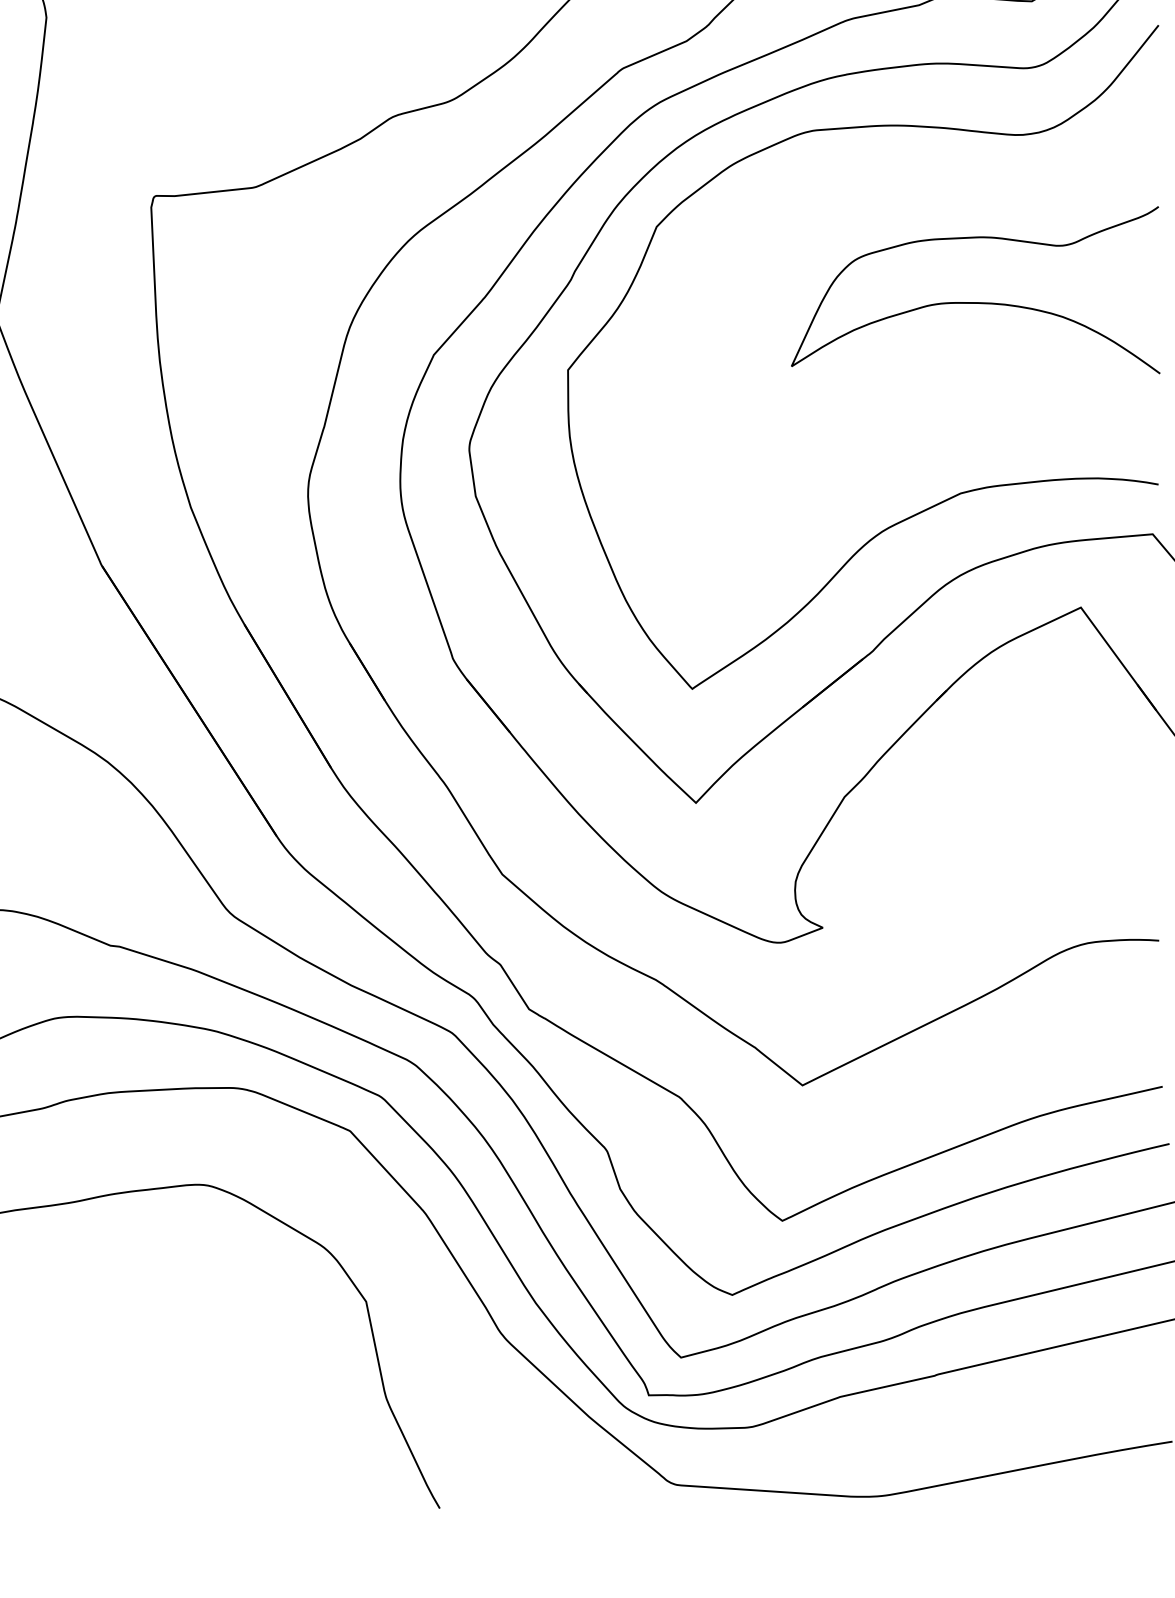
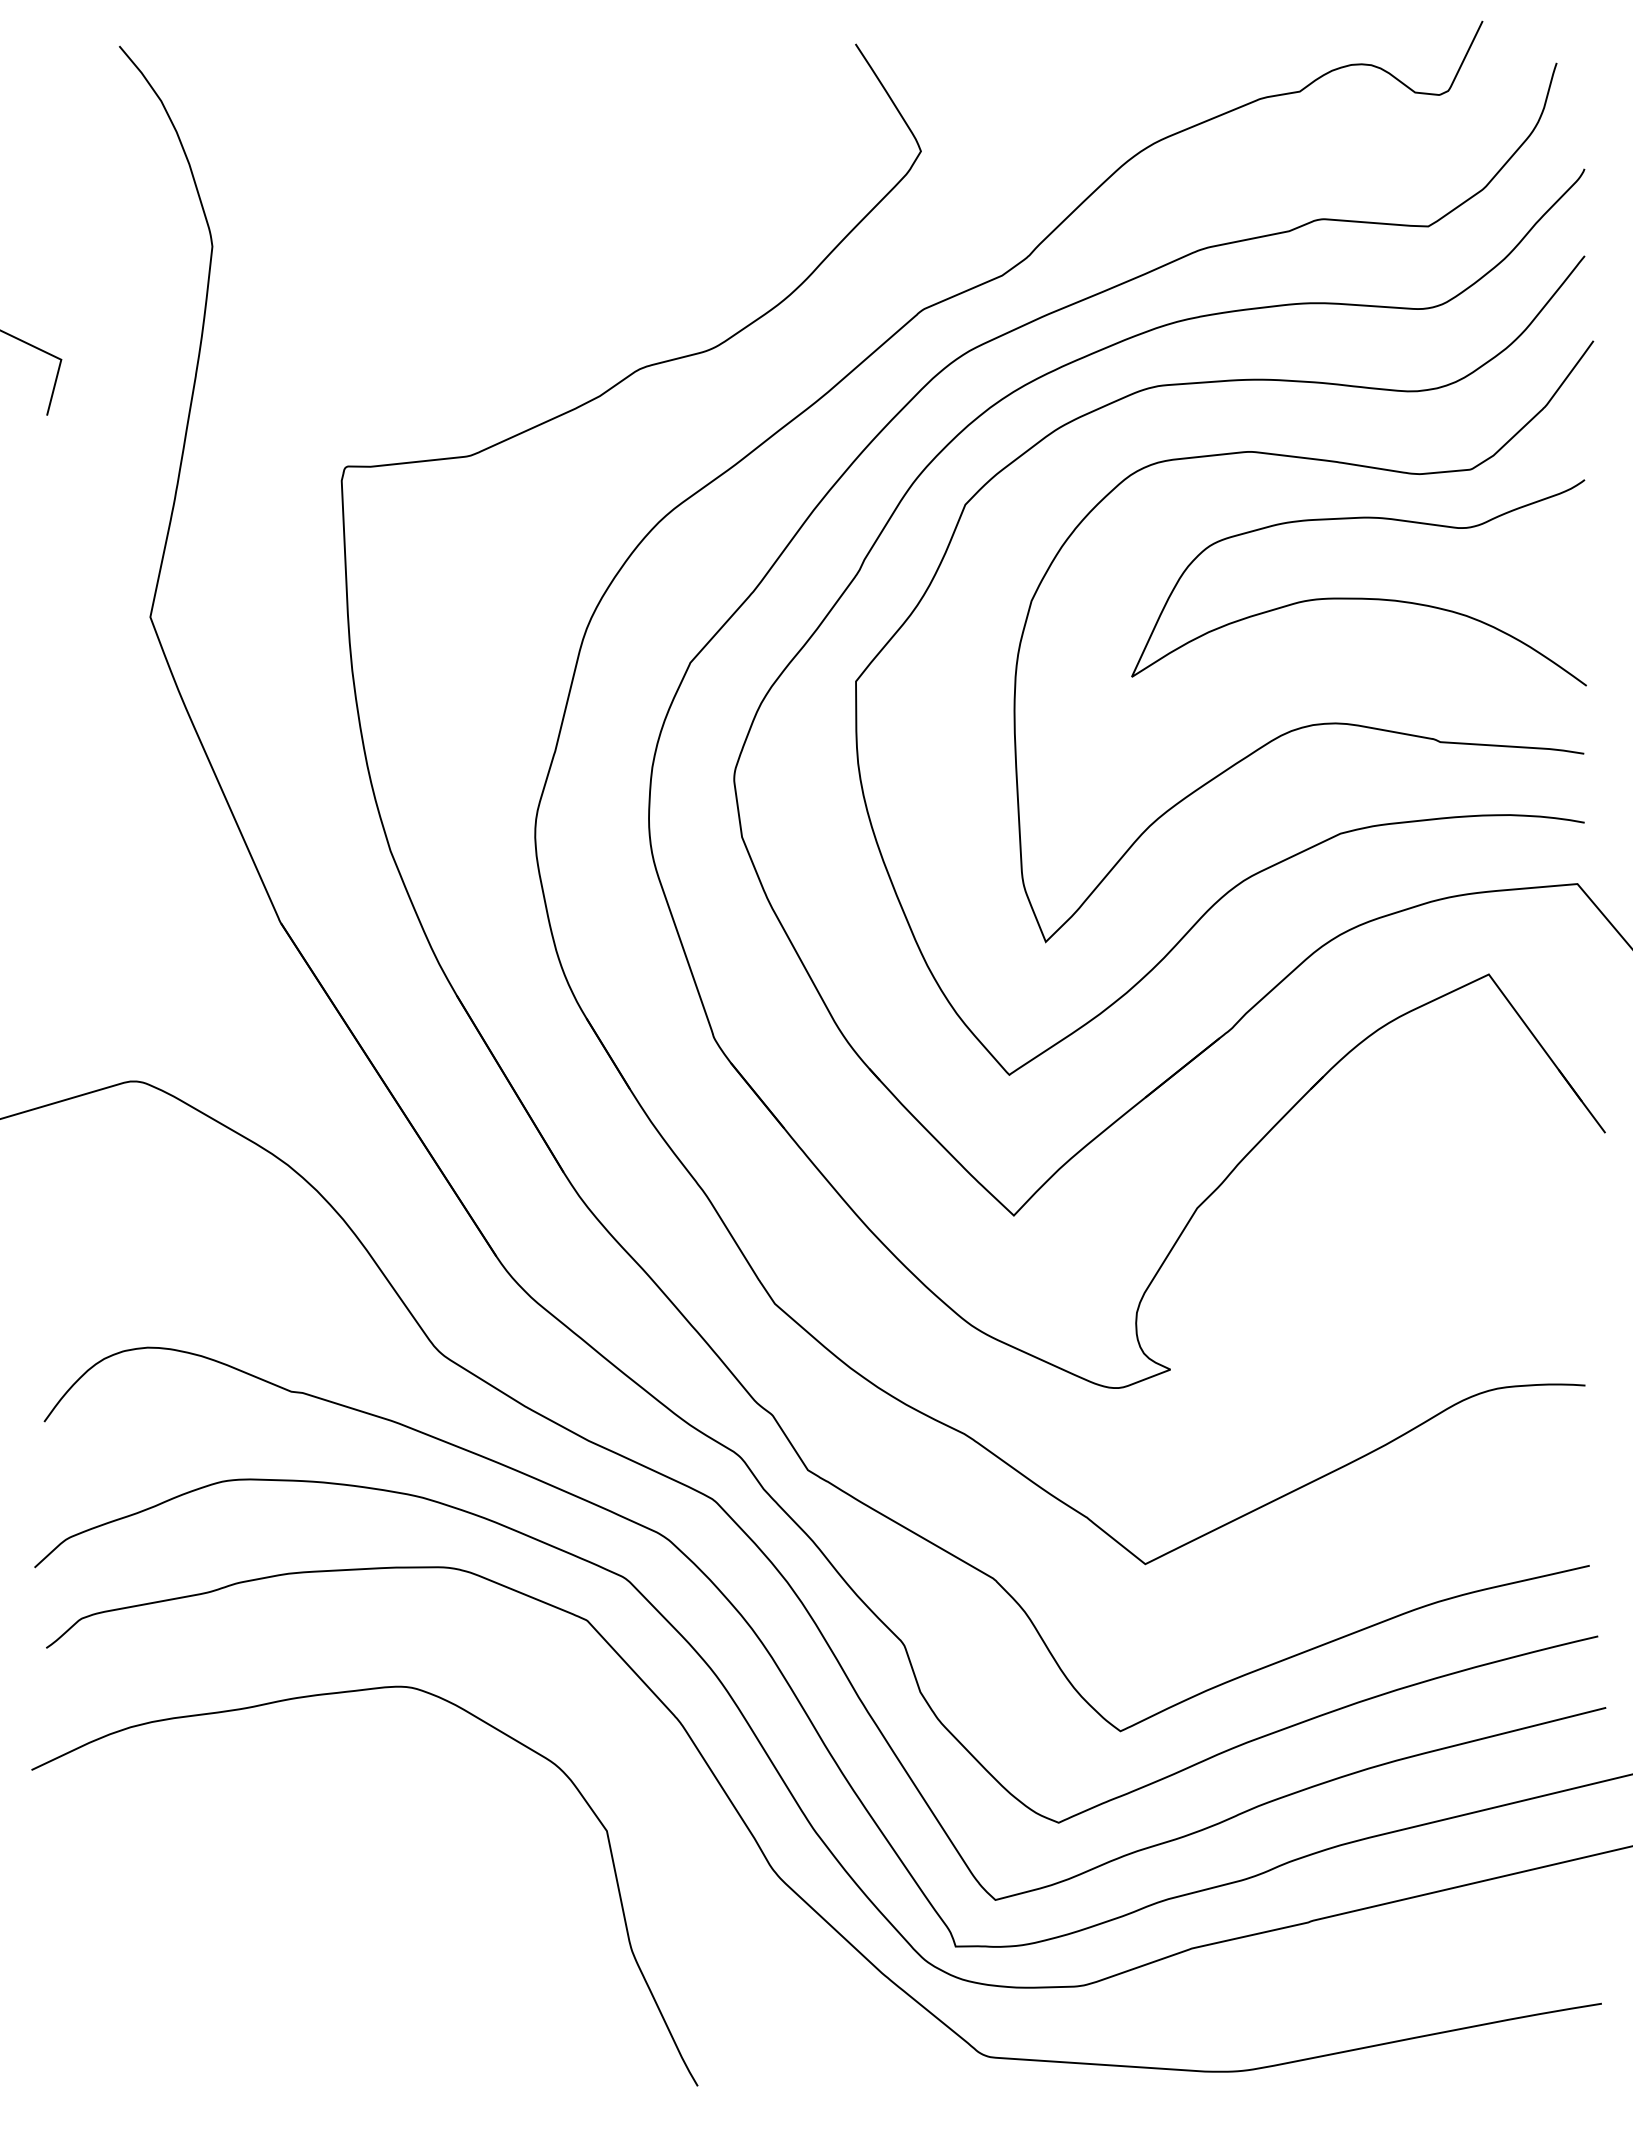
curve: (940, 404) -> (1315, 723), added

